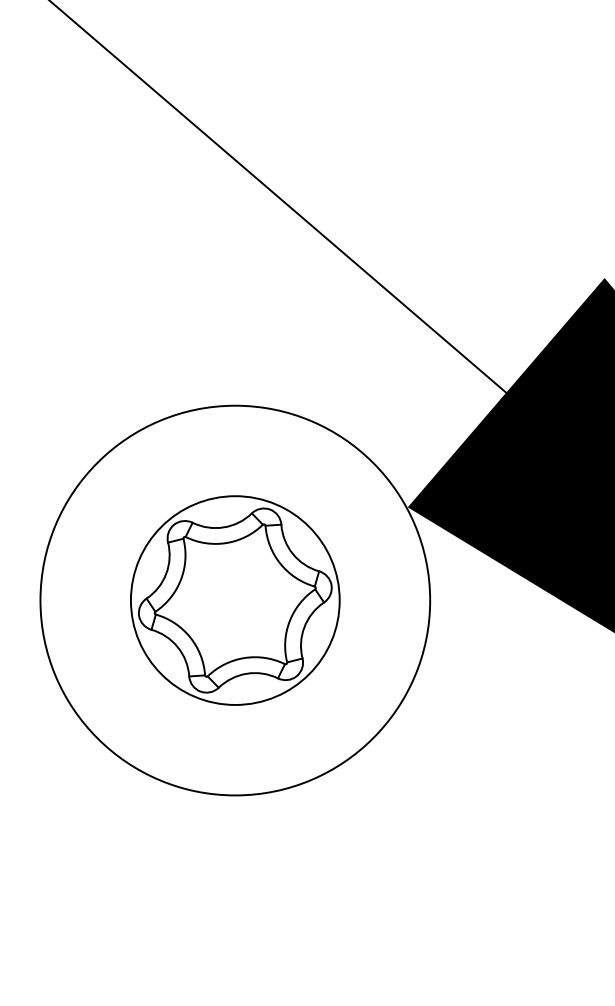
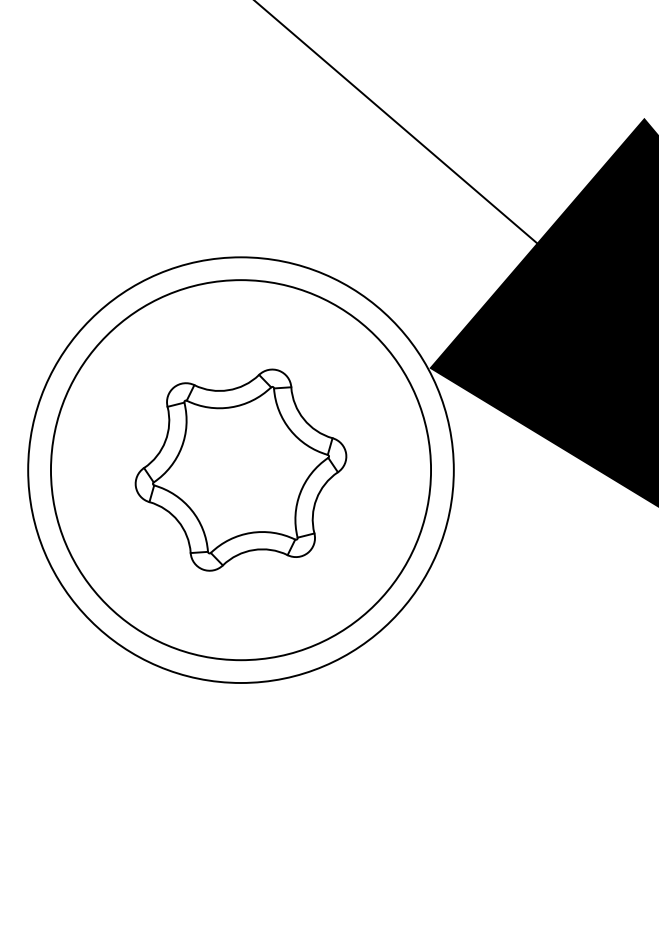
circle: (235, 600) -> (241, 470), size x1.67

